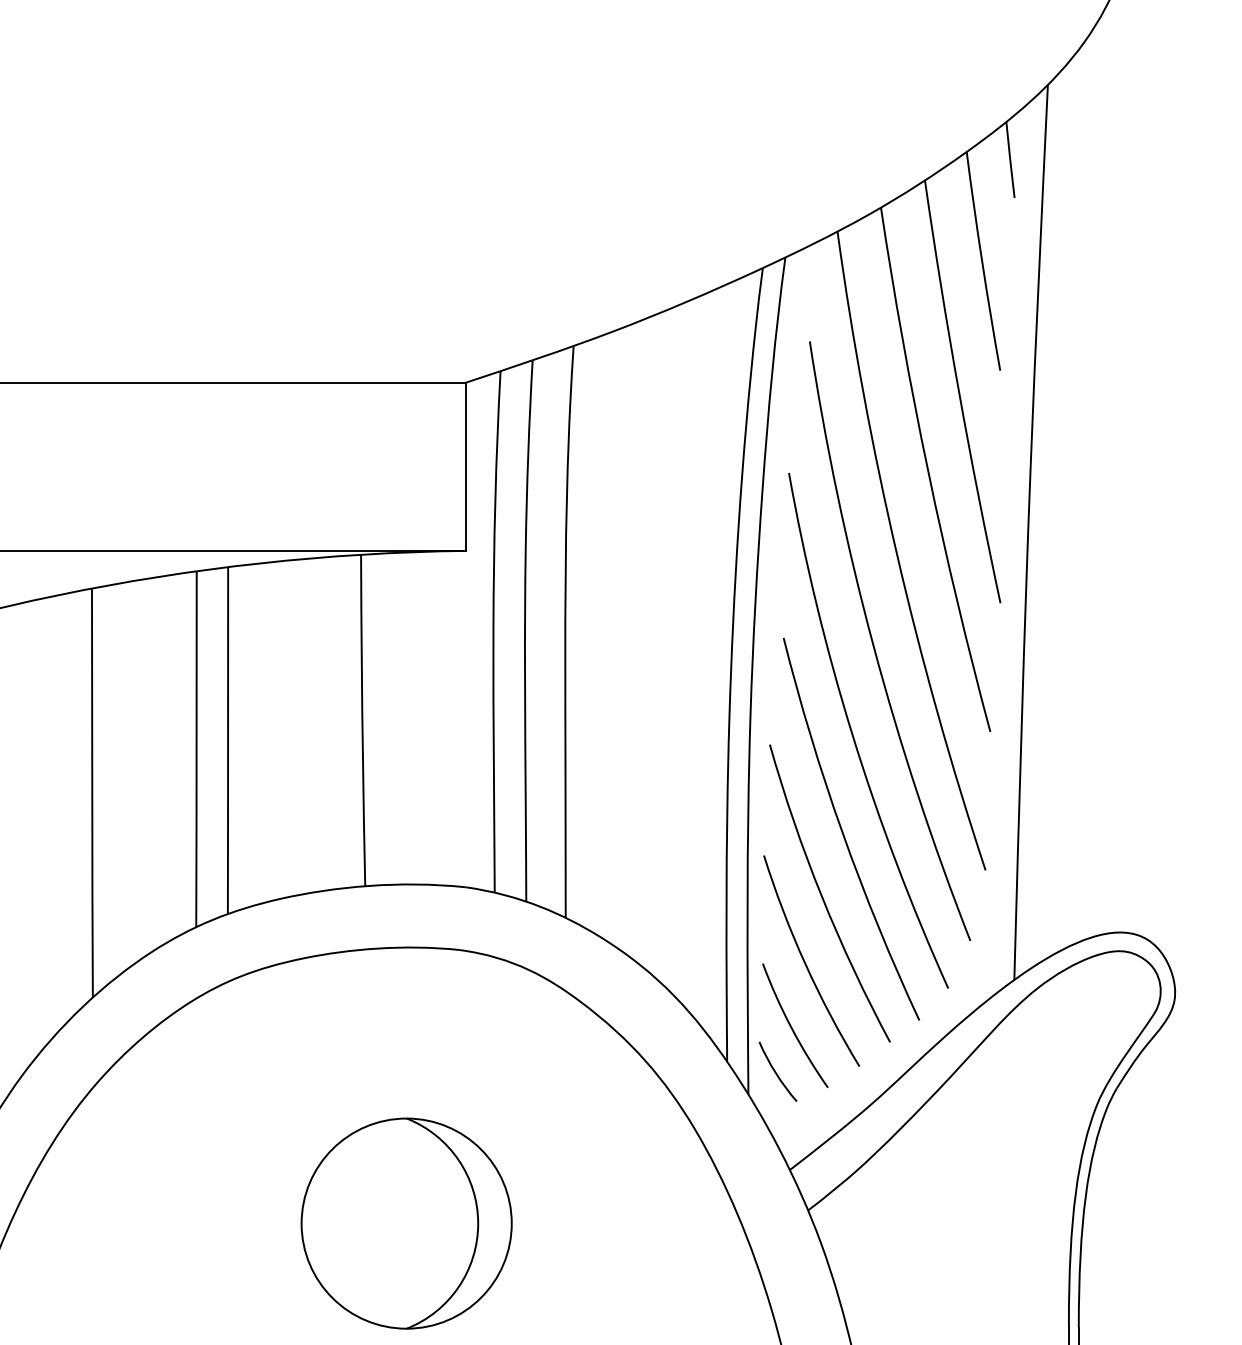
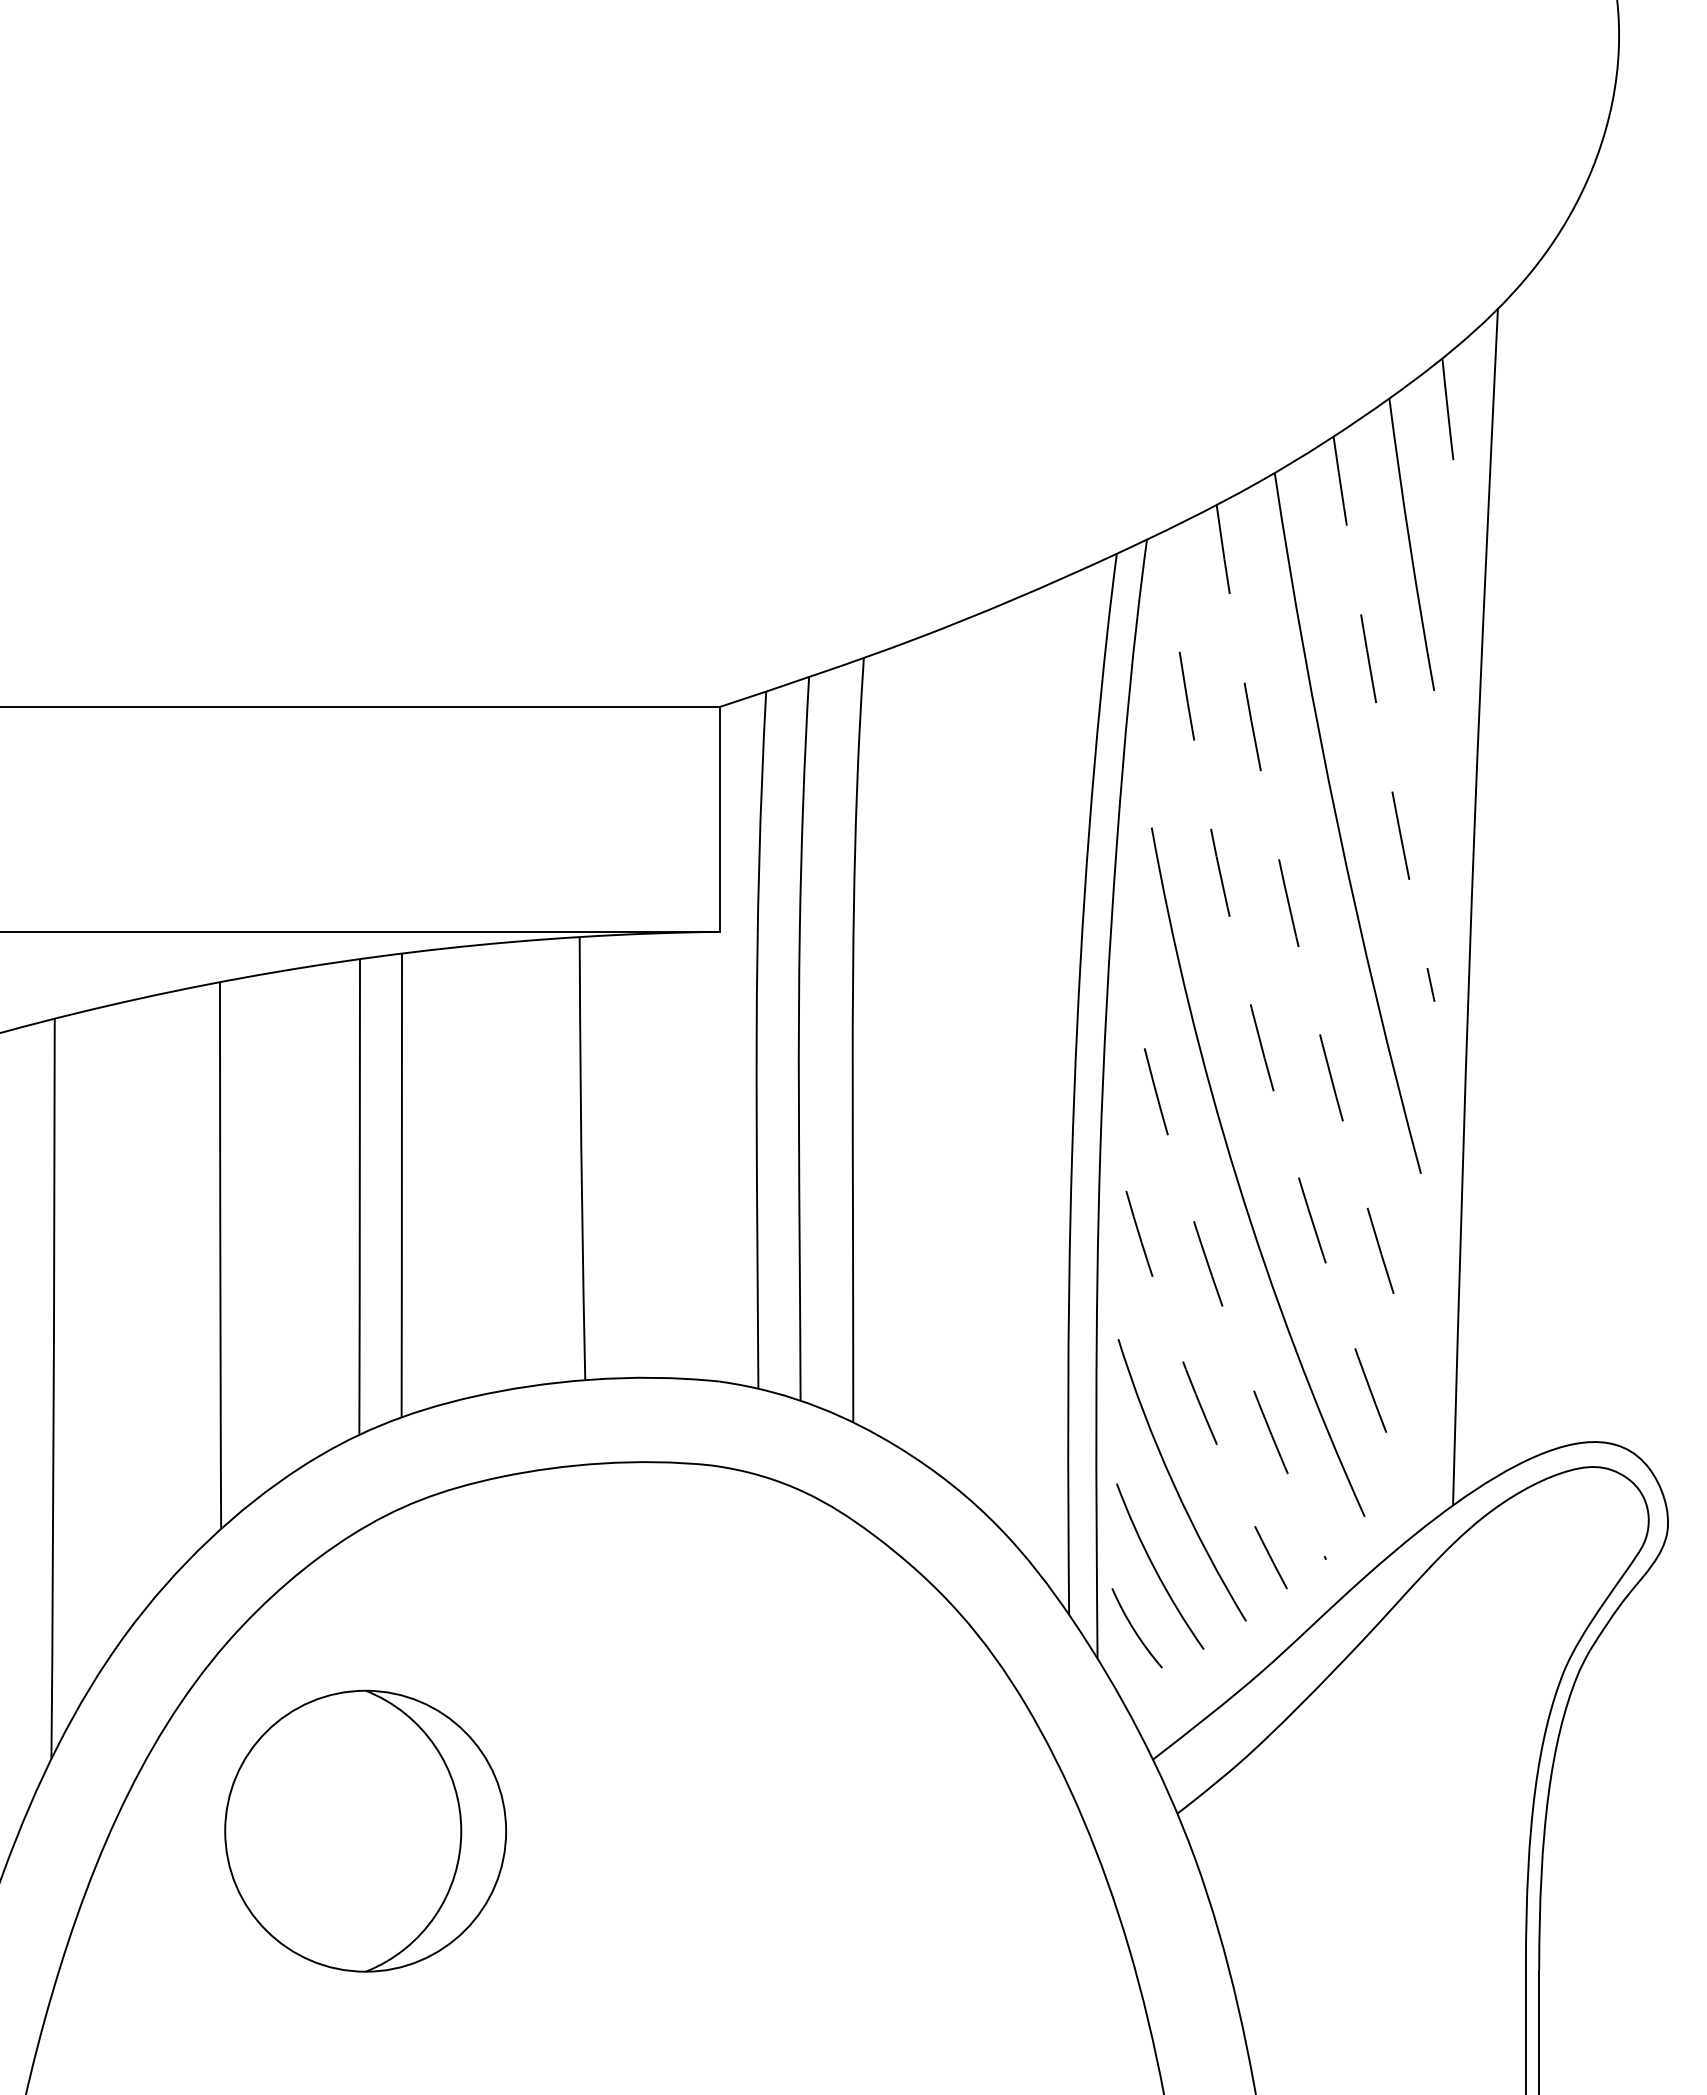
arc: (959, 392) -> (1379, 720), solid -> dashed
arc: (897, 554) -> (1296, 936), solid -> dashed
arc: (873, 645) -> (1264, 1058), solid -> dashed
arc: (842, 832) -> (1223, 1308), solid -> dashed
arc: (821, 896) -> (1195, 1394), solid -> dashed
part: (406, 1223) -> (365, 1830), moved

